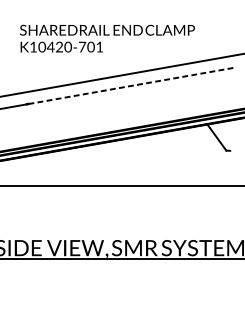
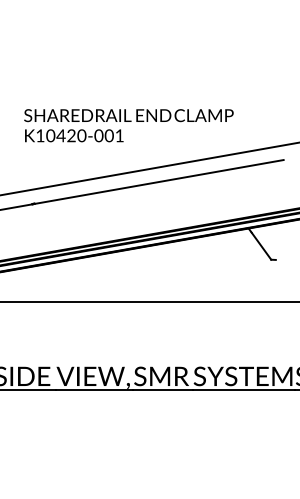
text: (82, 46) -> (98, 135), K10420-701 -> K10420-001
line: (132, 86) -> (159, 182), dashed -> solid

